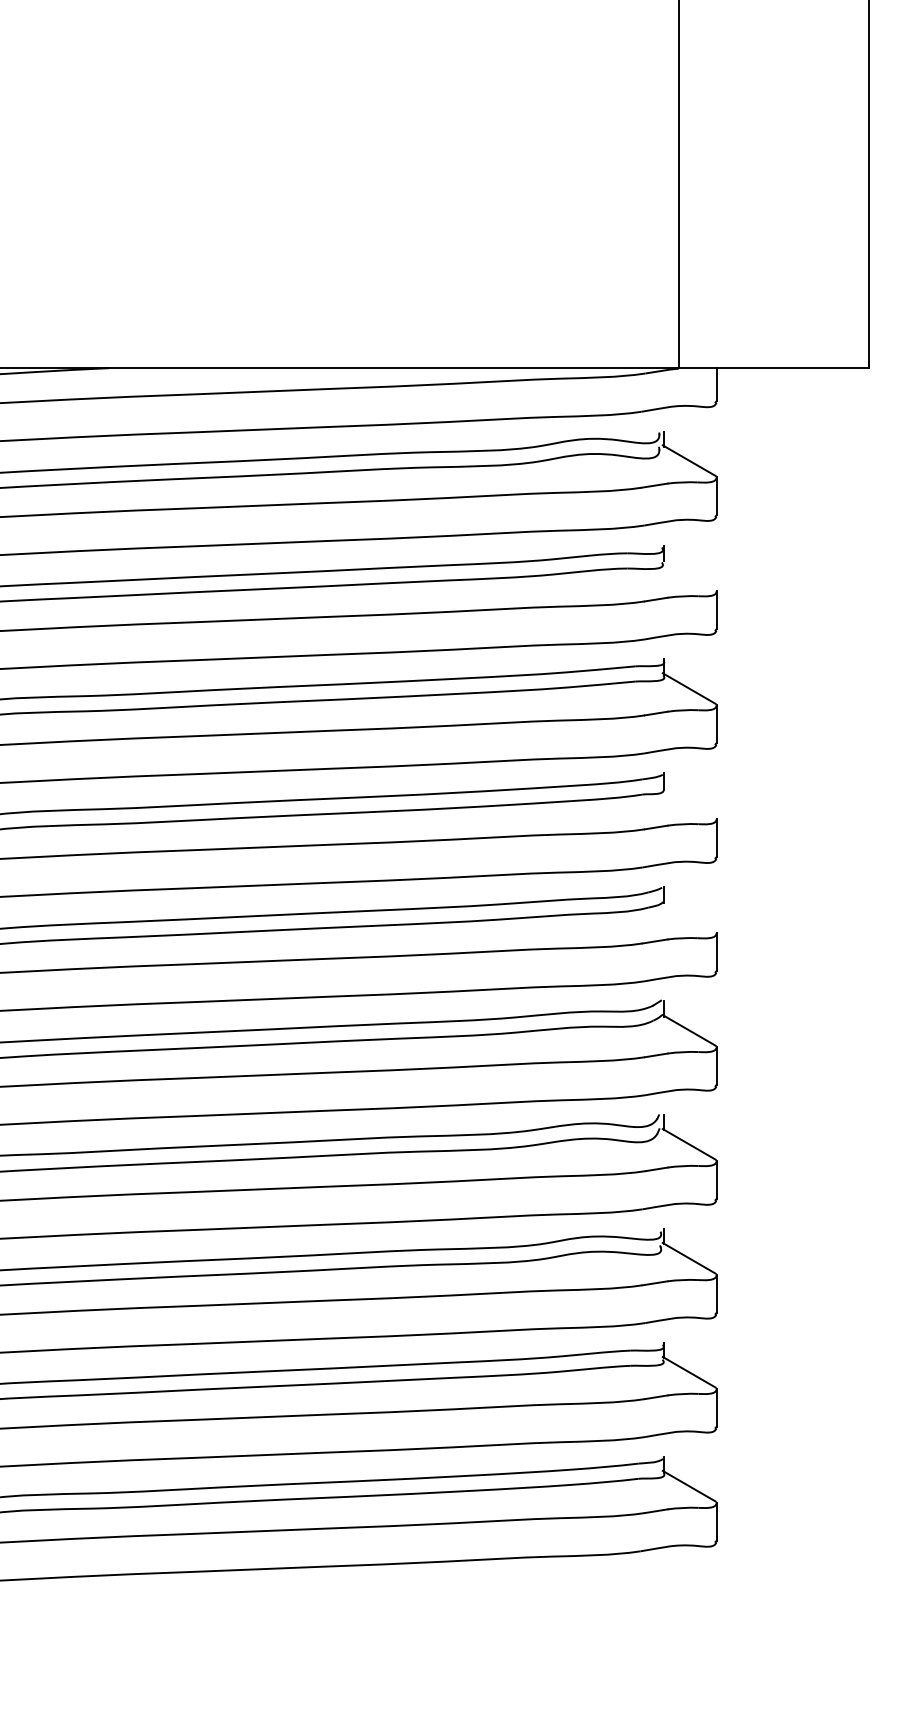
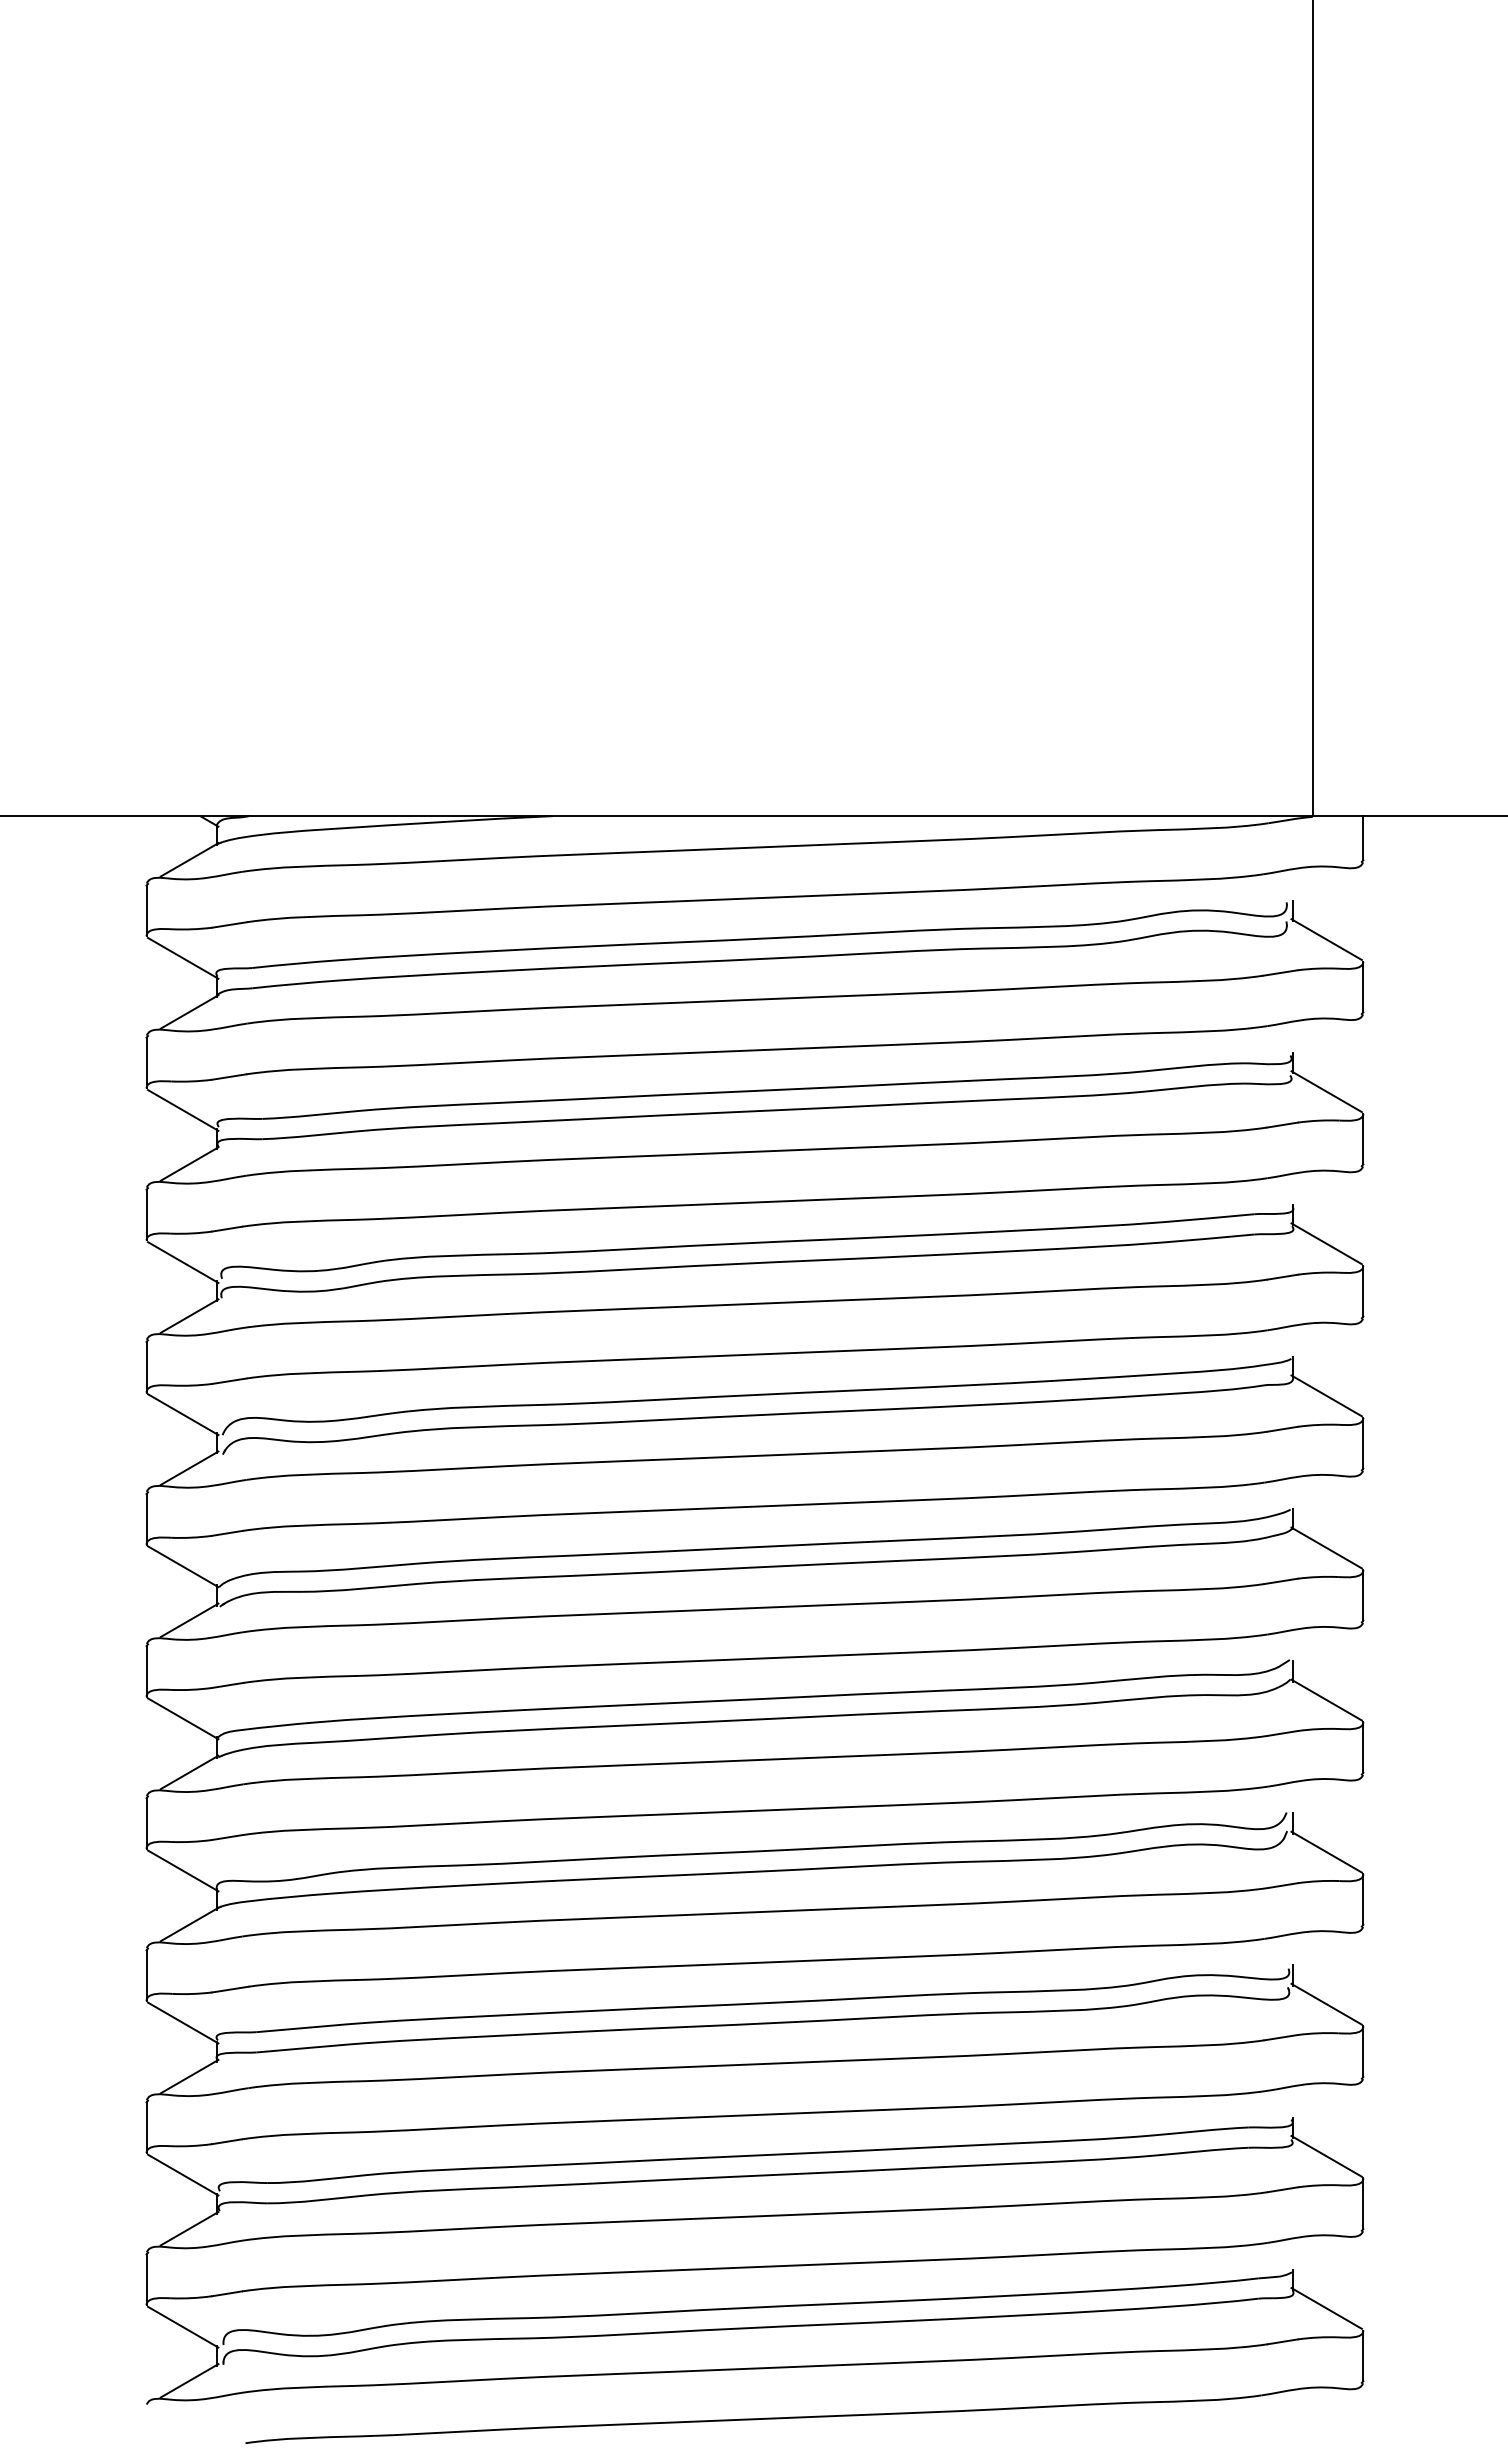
line: (689, 574) -> (1326, 1091), added
line: (689, 802) -> (1326, 1395), added
line: (689, 916) -> (1326, 1547), added

